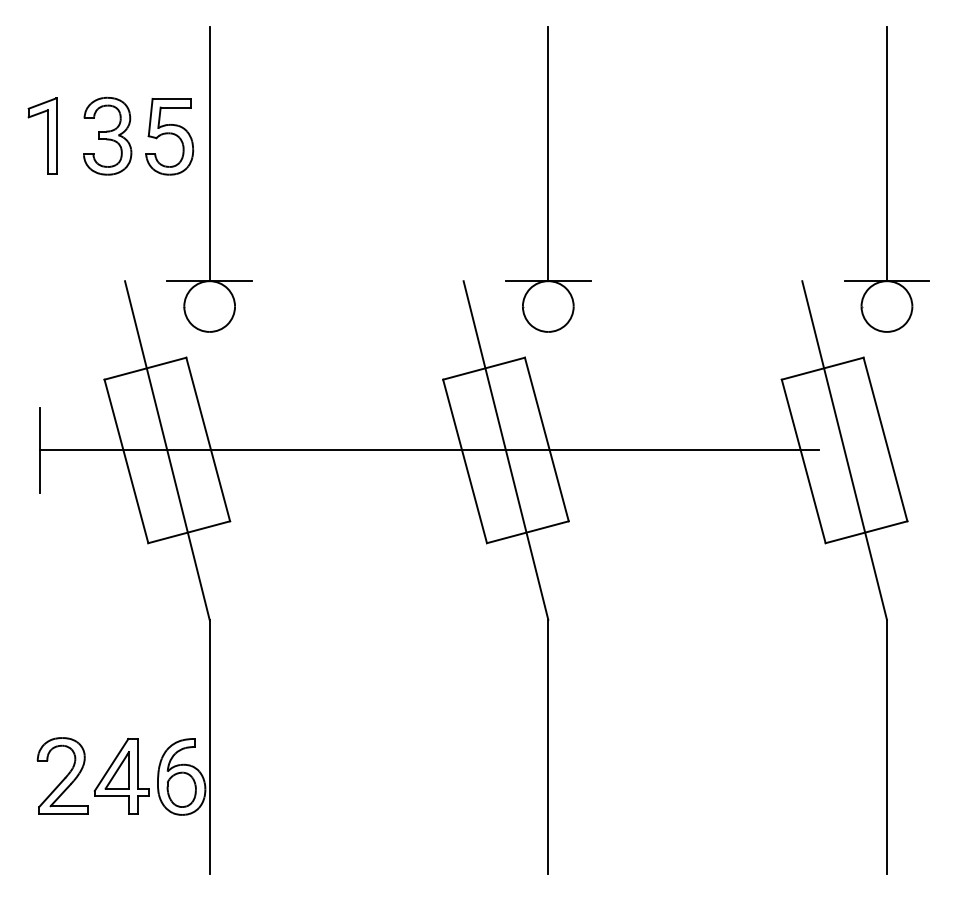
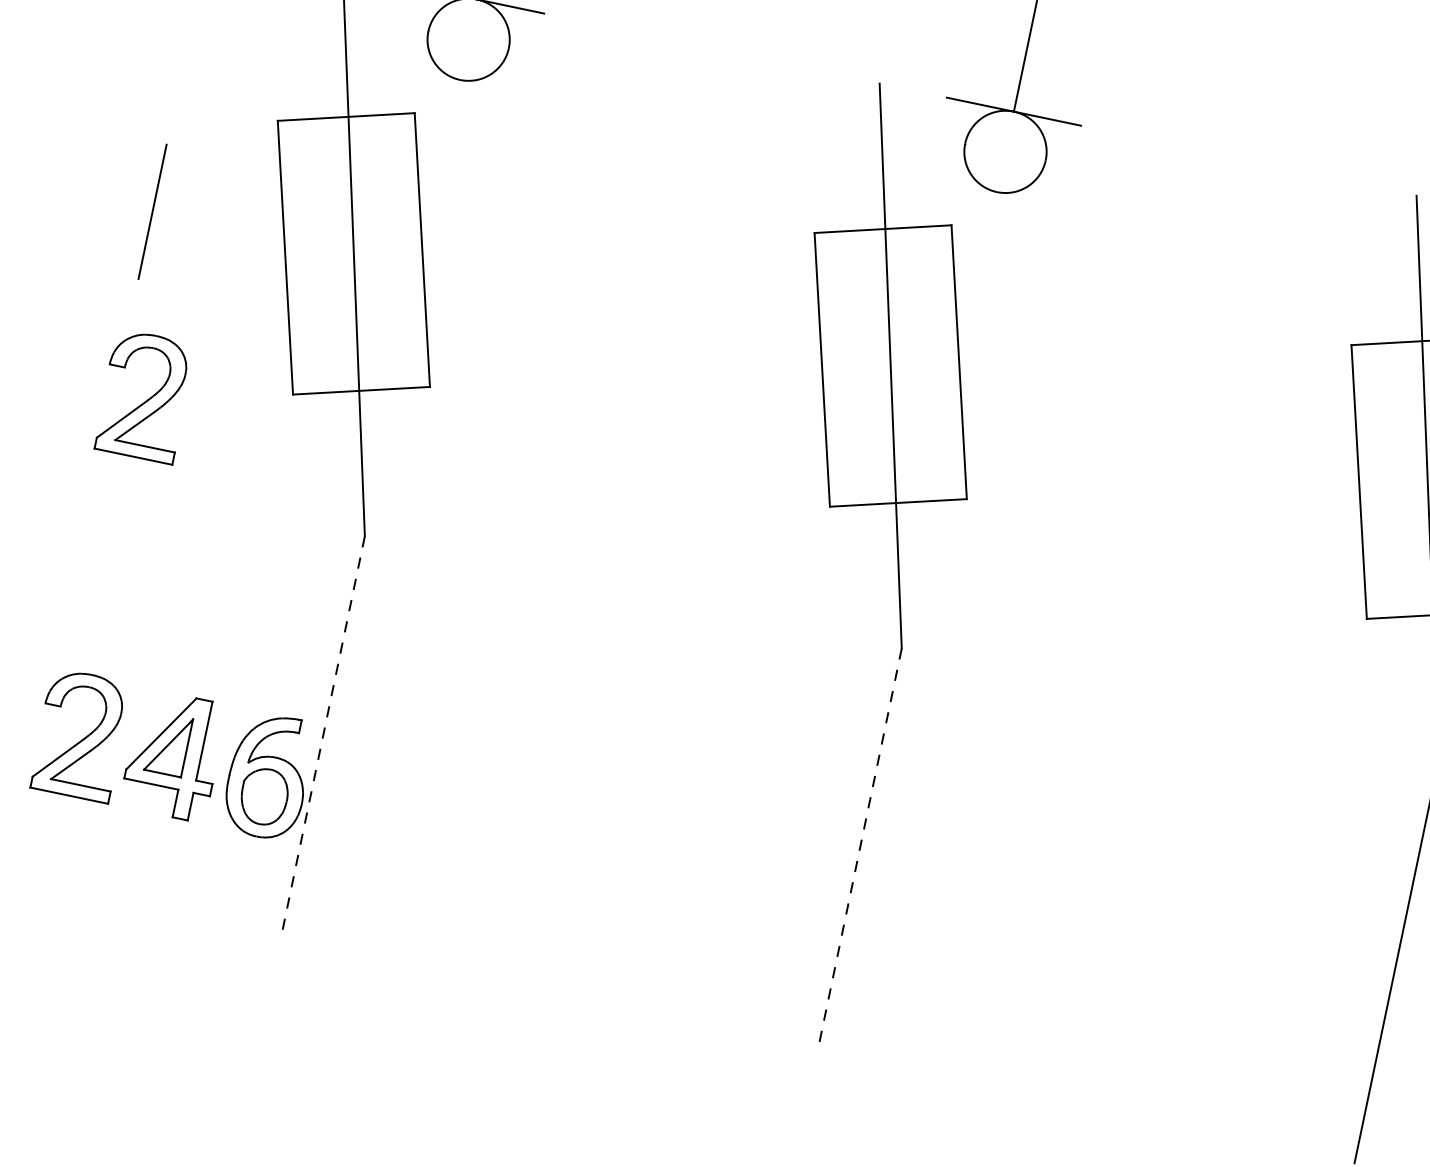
line: (429, 450) -> (769, 340), removed
part: (58, 562) -> (144, 395), added
line: (209, 746) -> (322, 737), solid -> dashed
line: (548, 746) -> (860, 849), solid -> dashed

